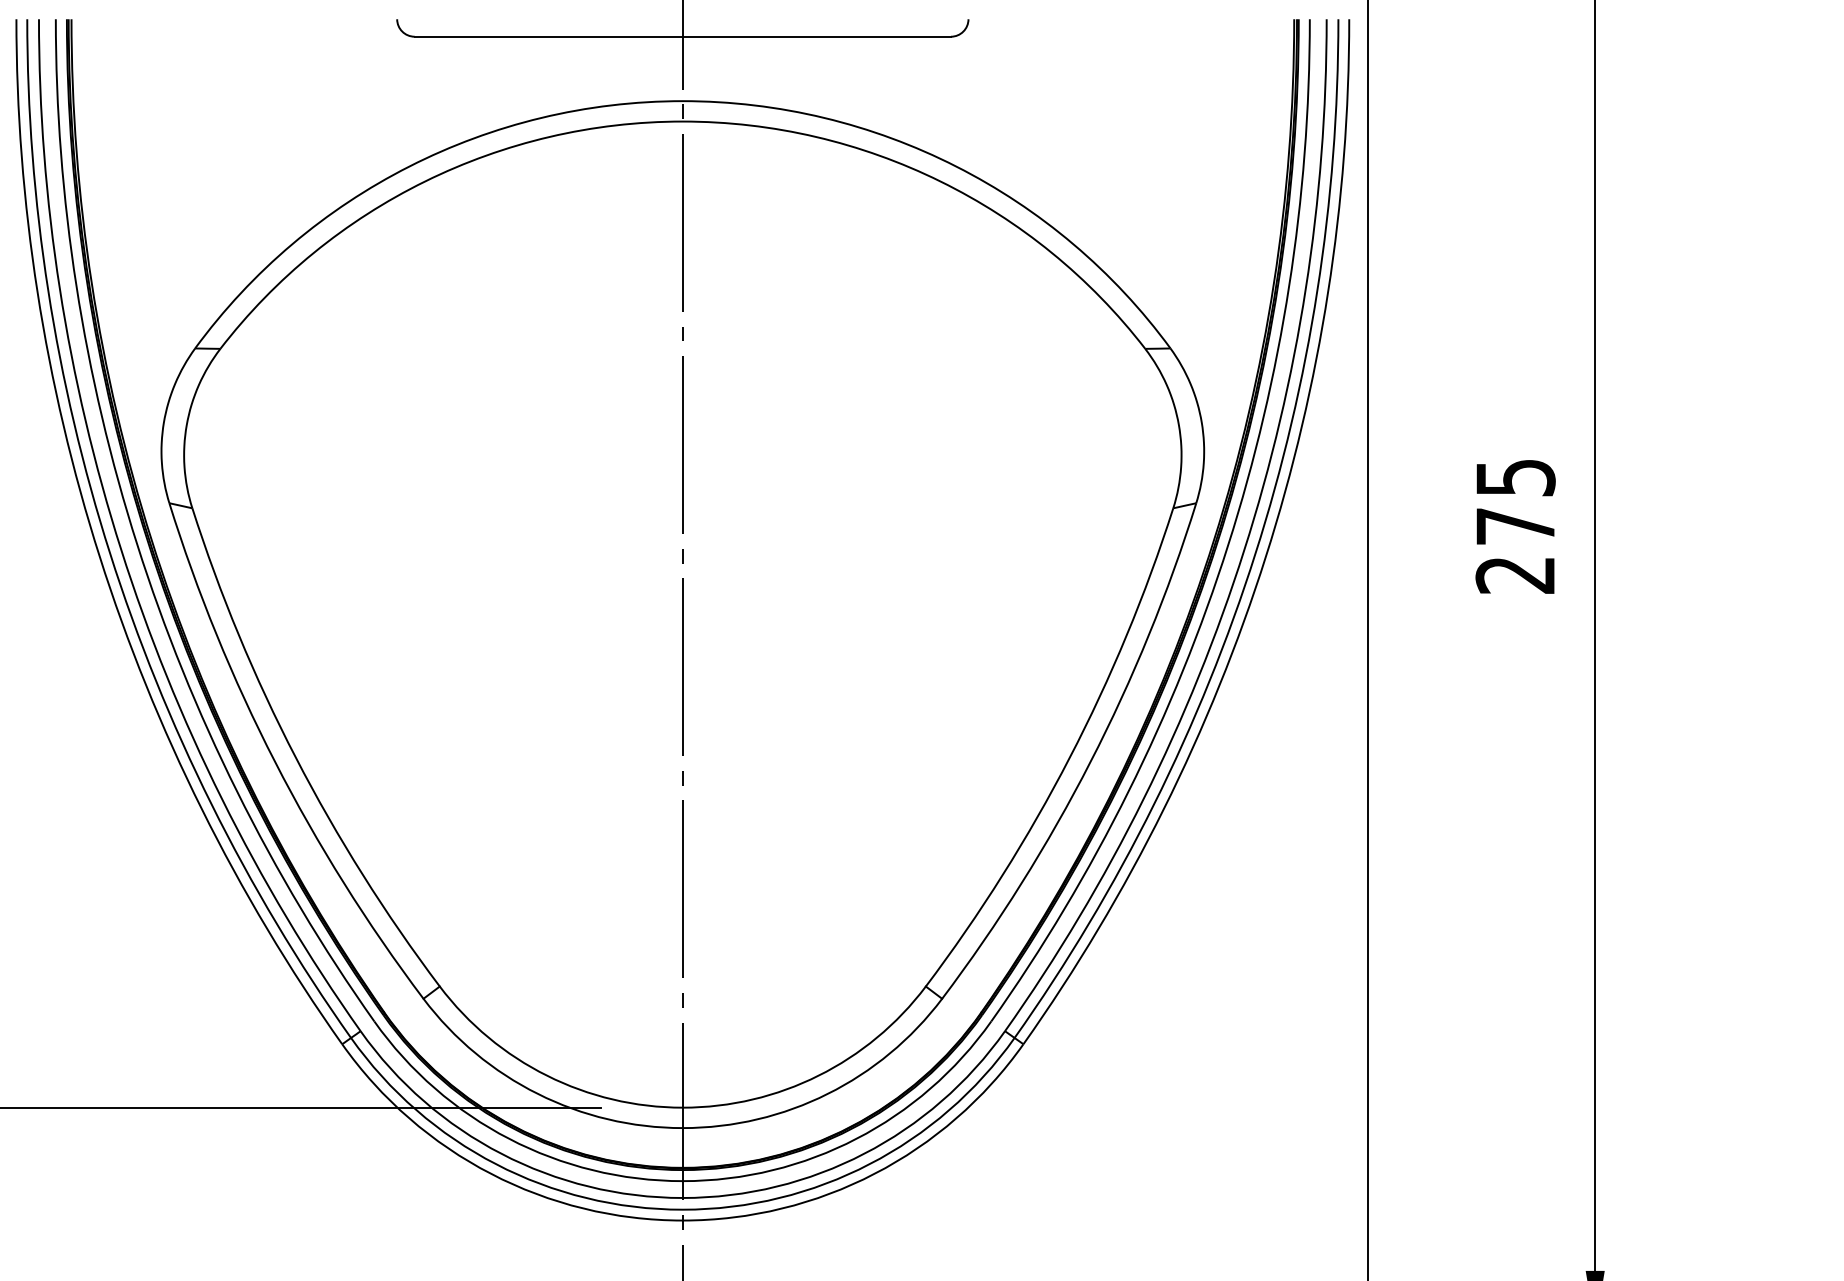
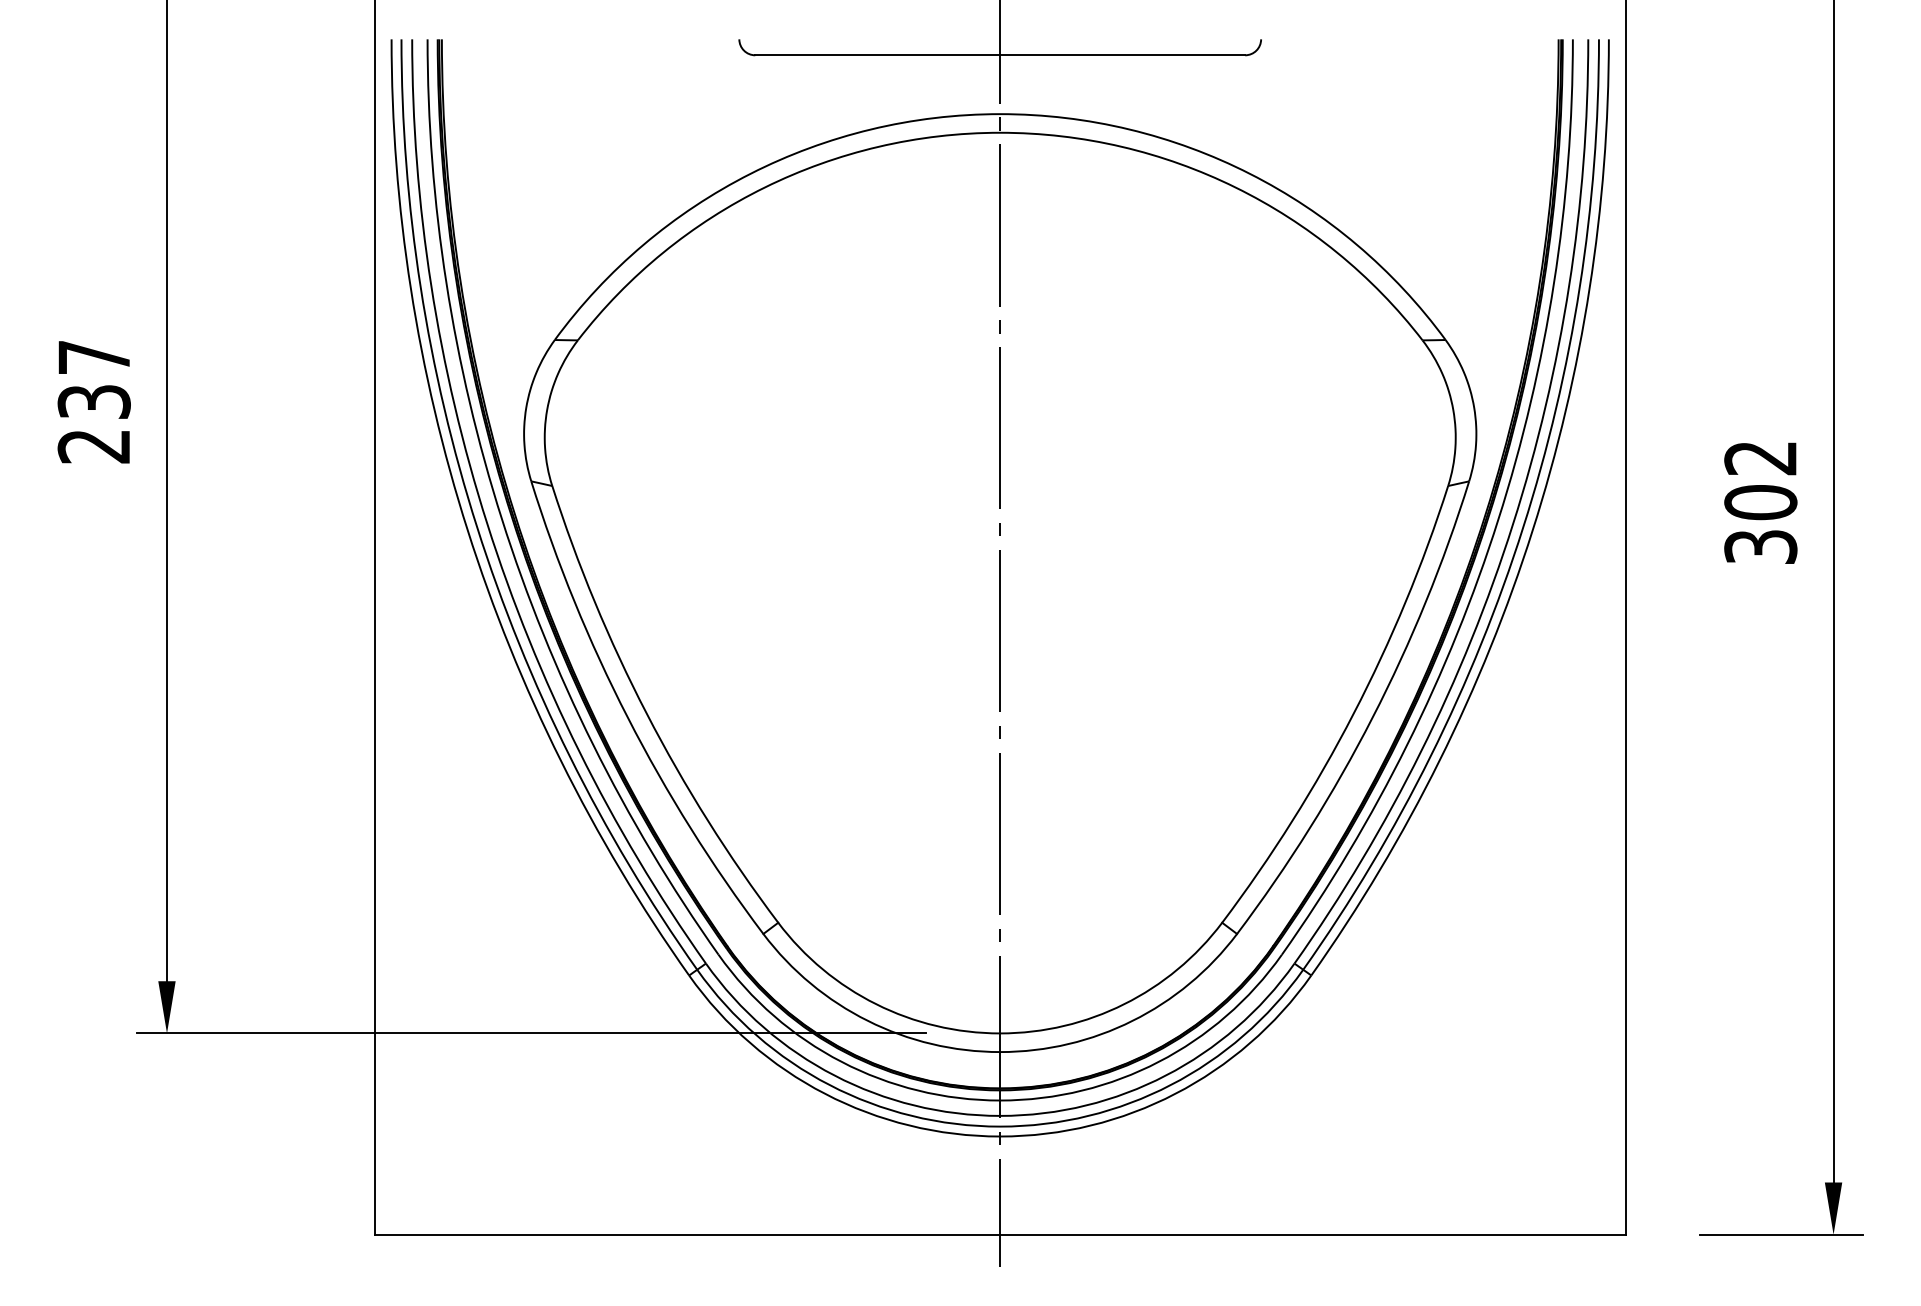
text: (1515, 527) -> (1760, 503), 275 -> 302

